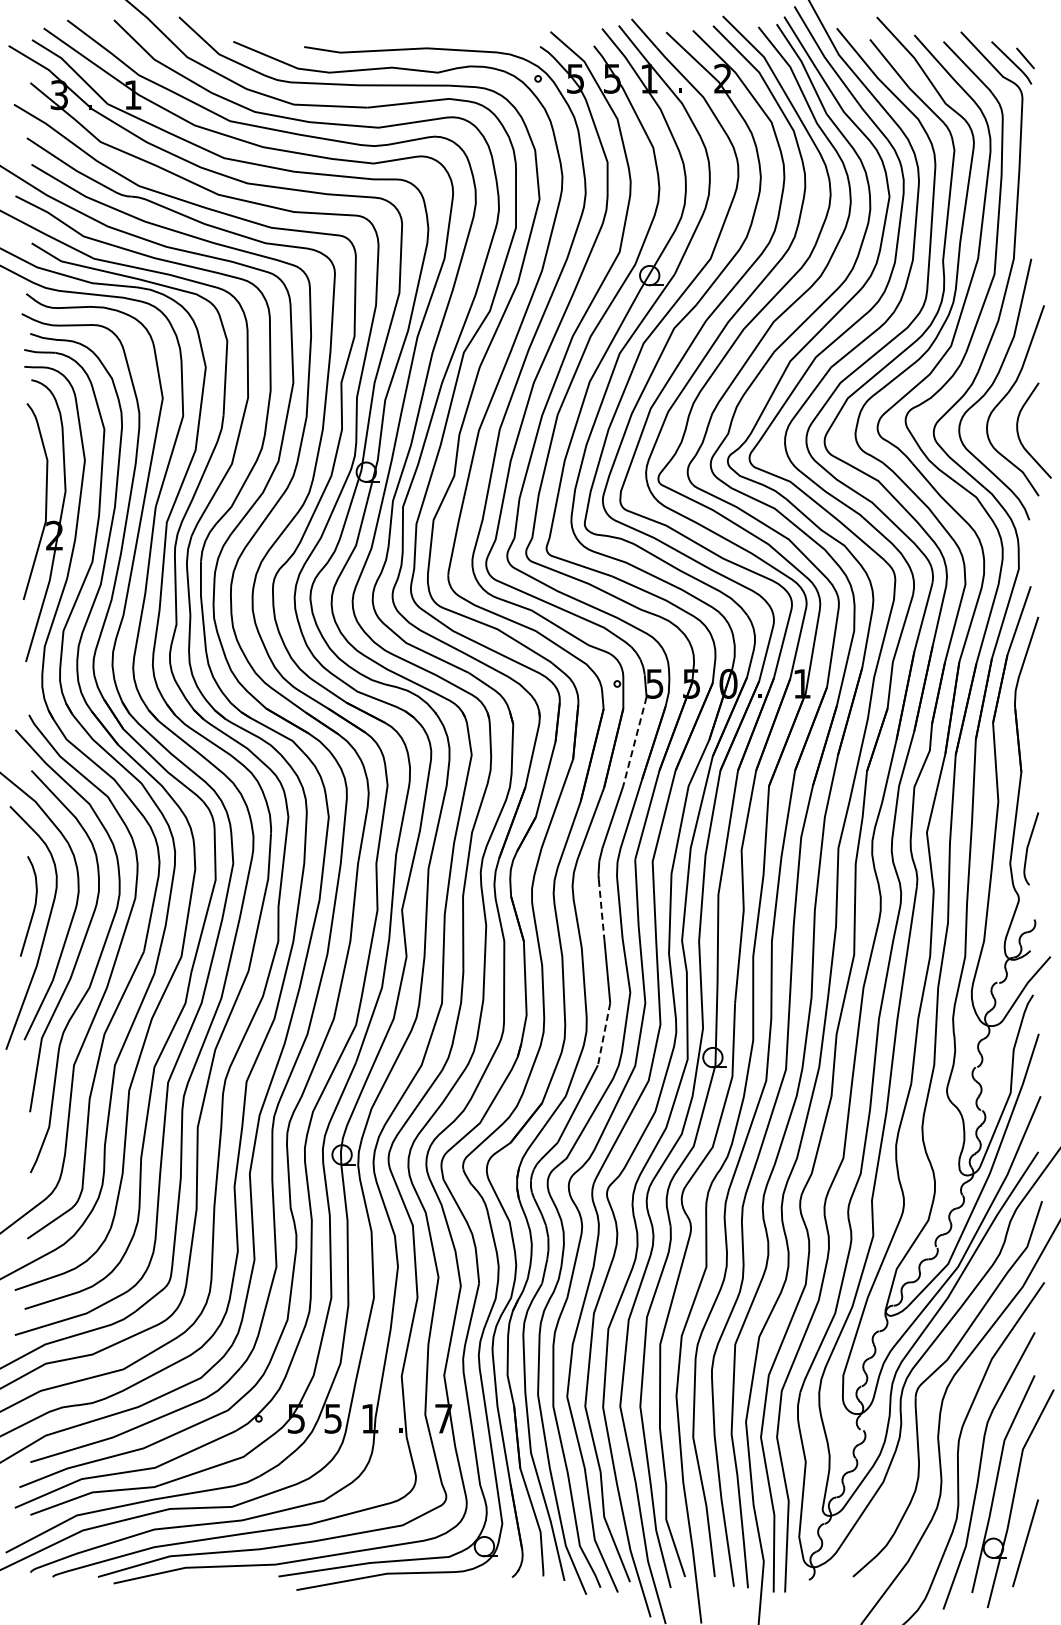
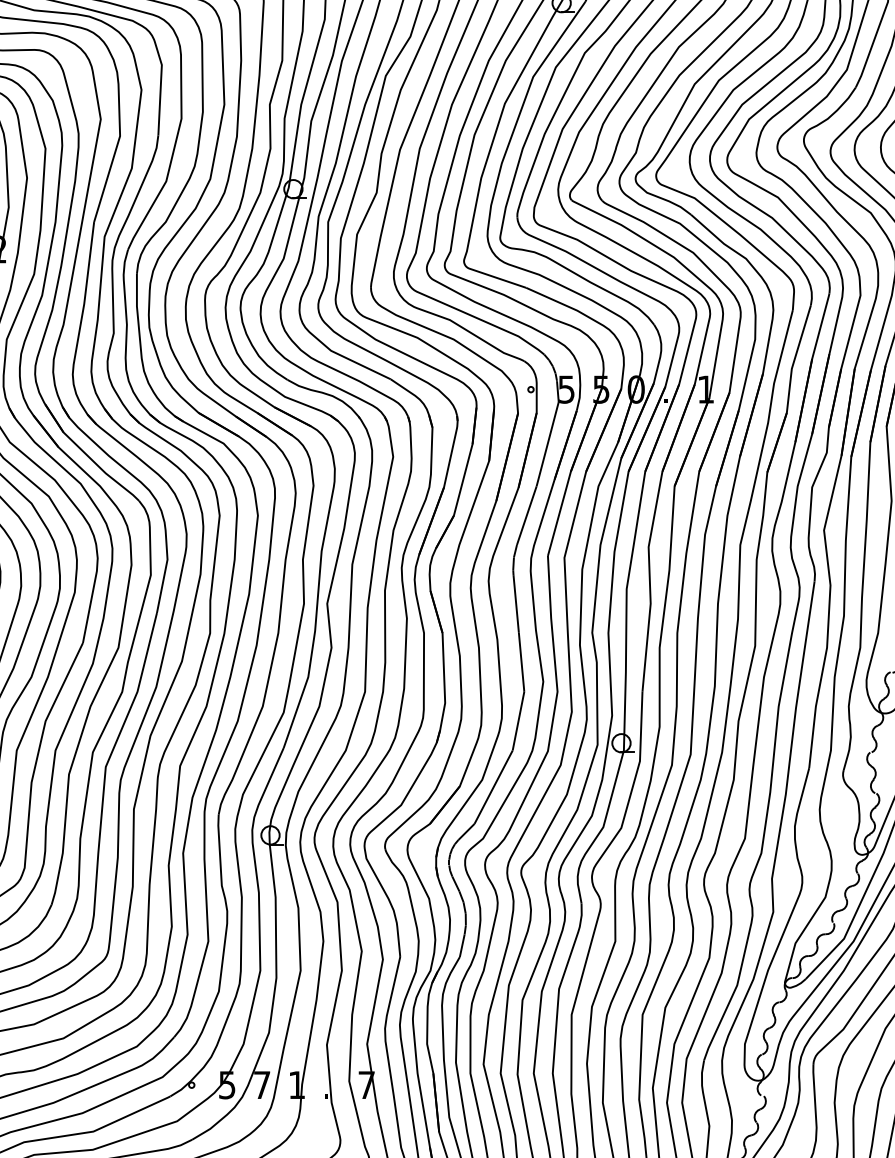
line: (634, 741) -> (547, 444), dashed -> solid
line: (601, 910) -> (516, 604), dashed -> solid
line: (604, 1034) -> (518, 721), dashed -> solid
text: (332, 1418) -> (261, 1084), 5 -> 7

